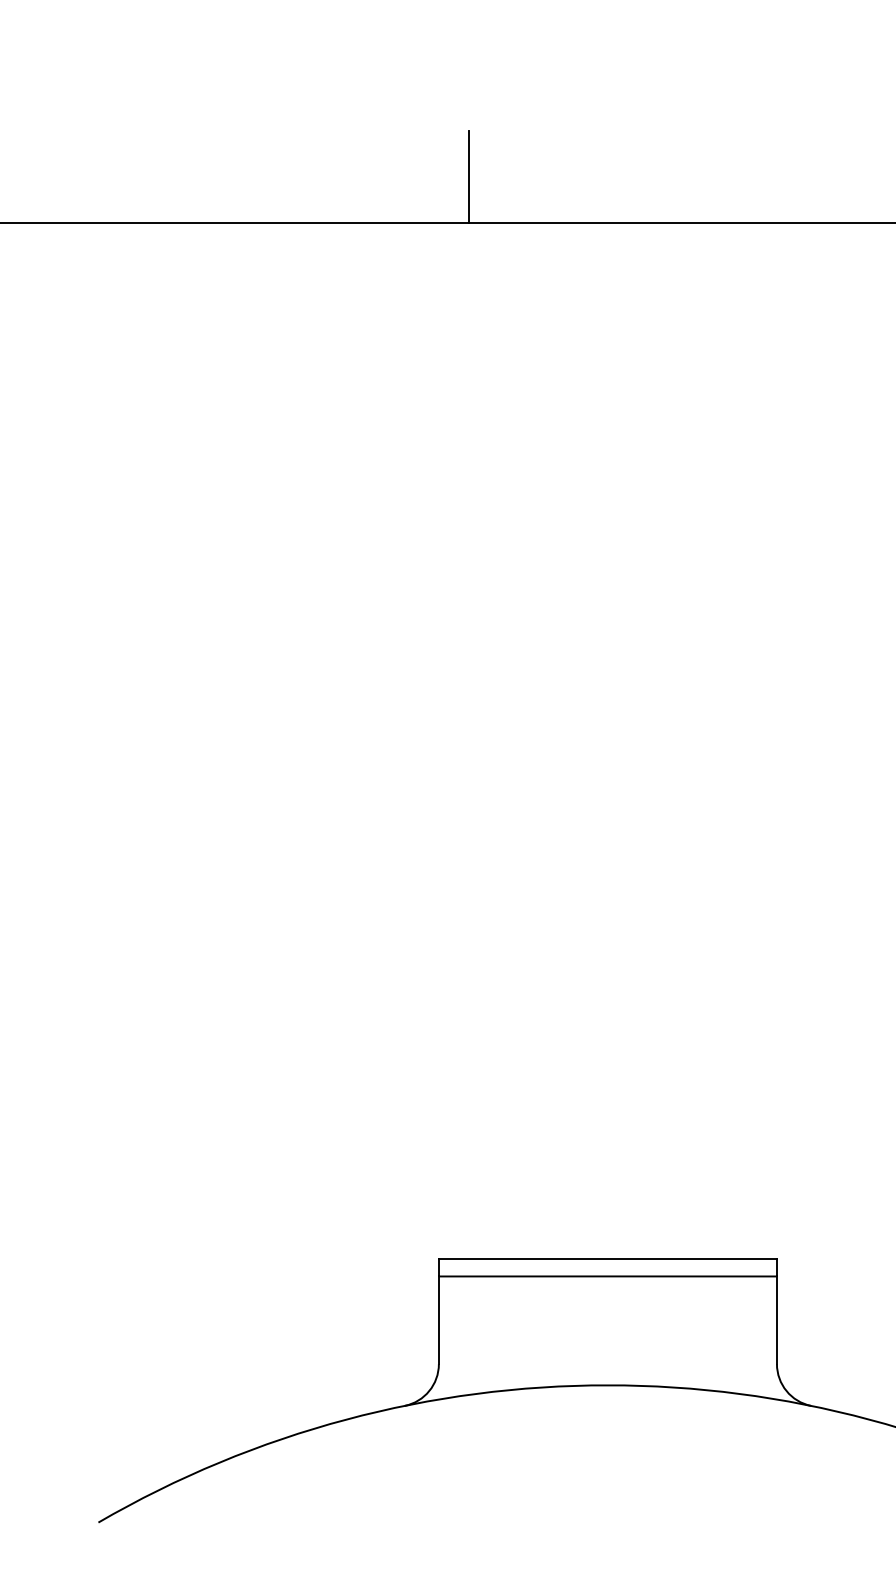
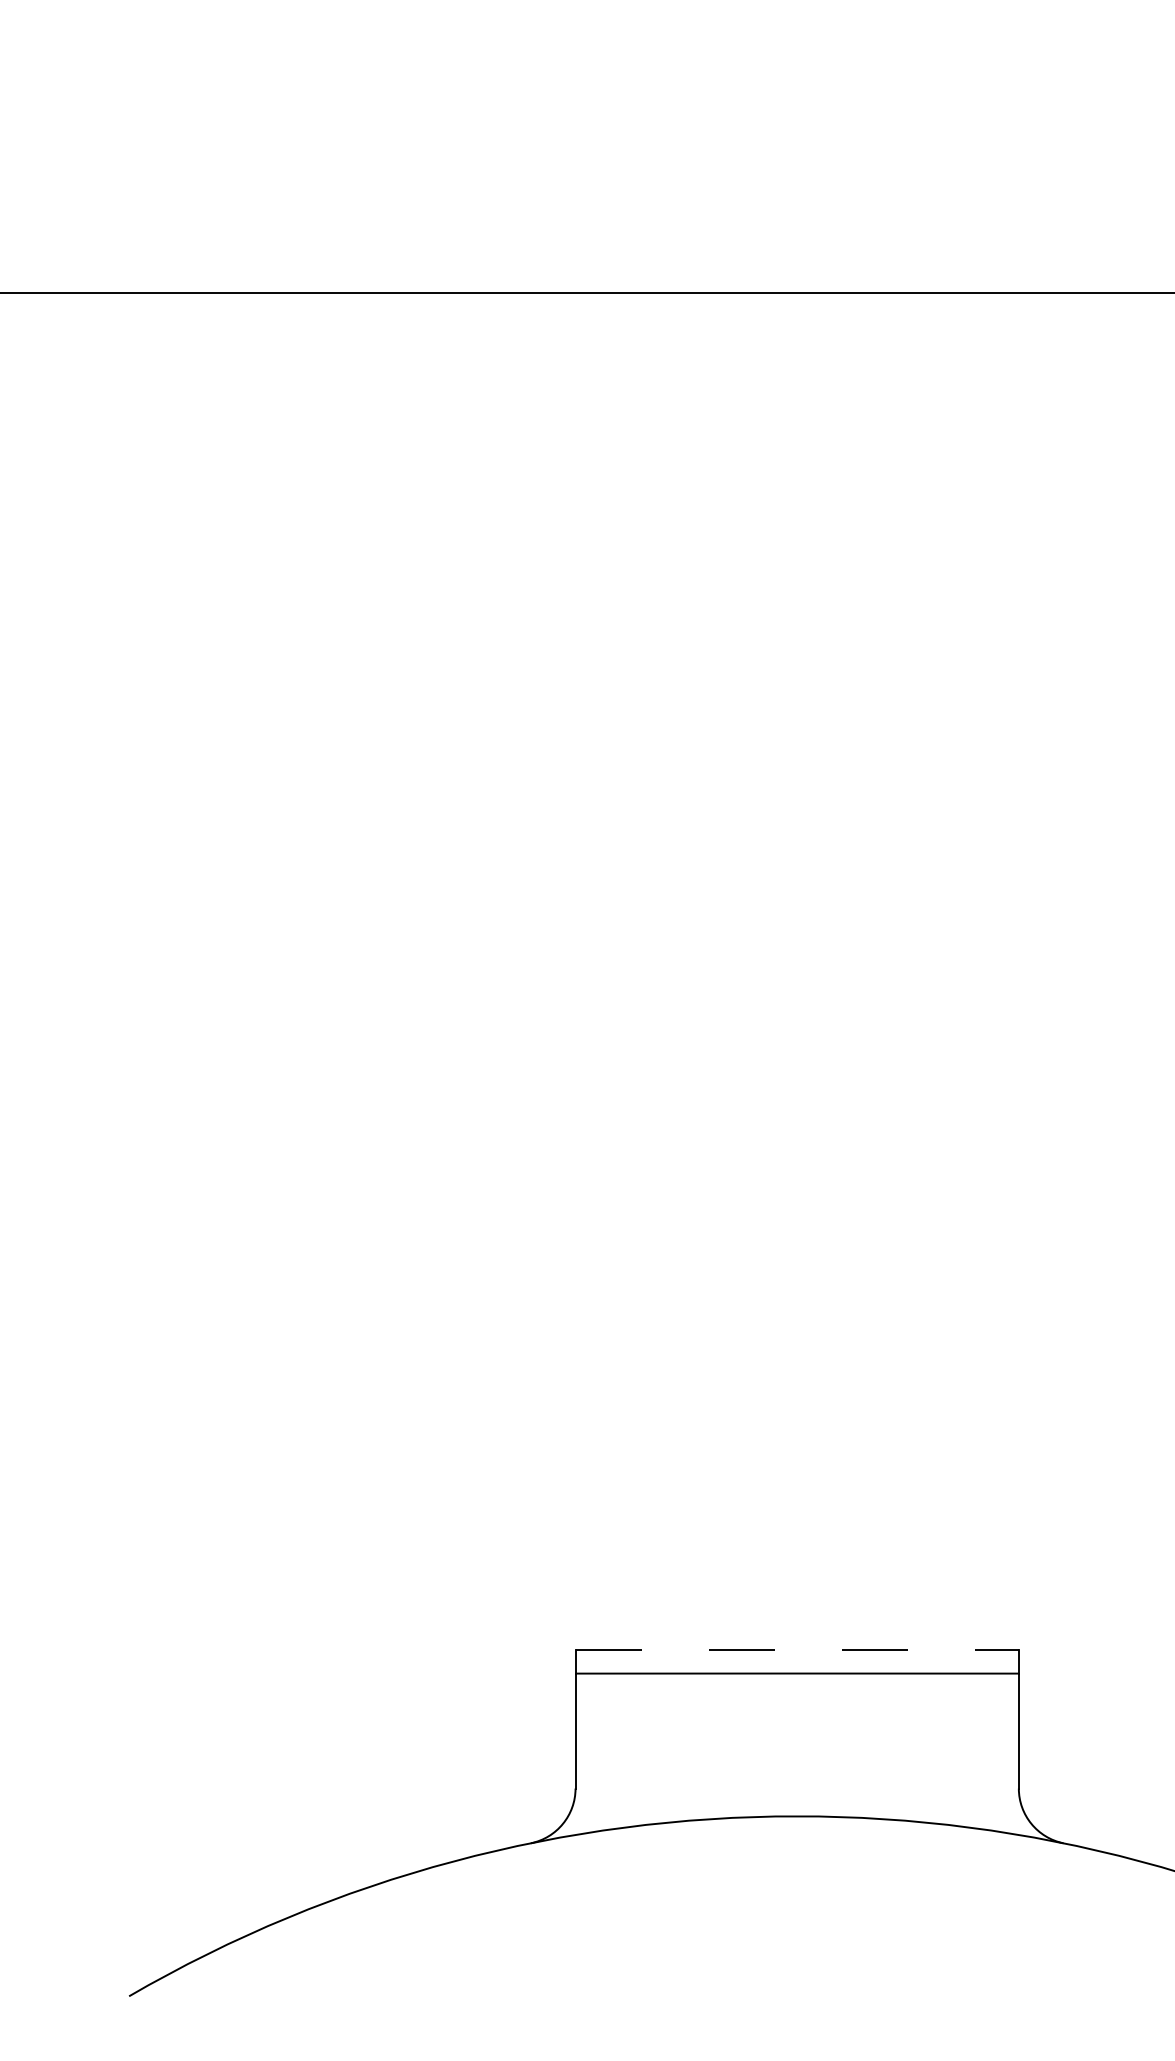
line: (469, 176) -> (615, 231), removed
line: (608, 1258) -> (797, 1650), solid -> dashed

